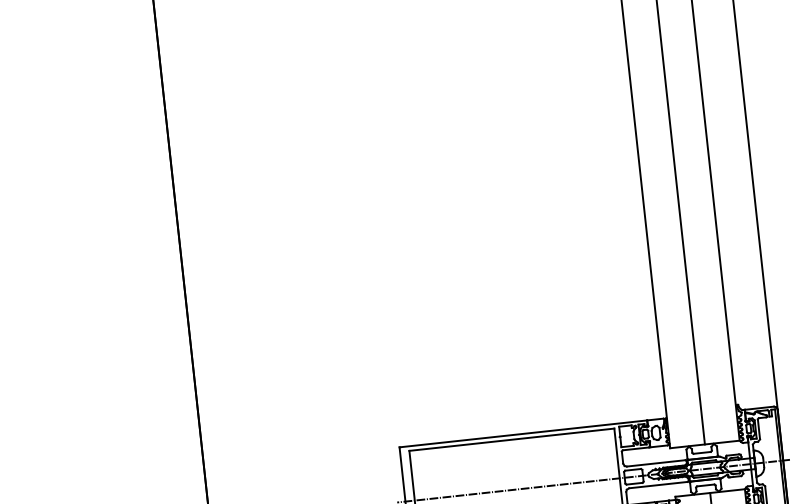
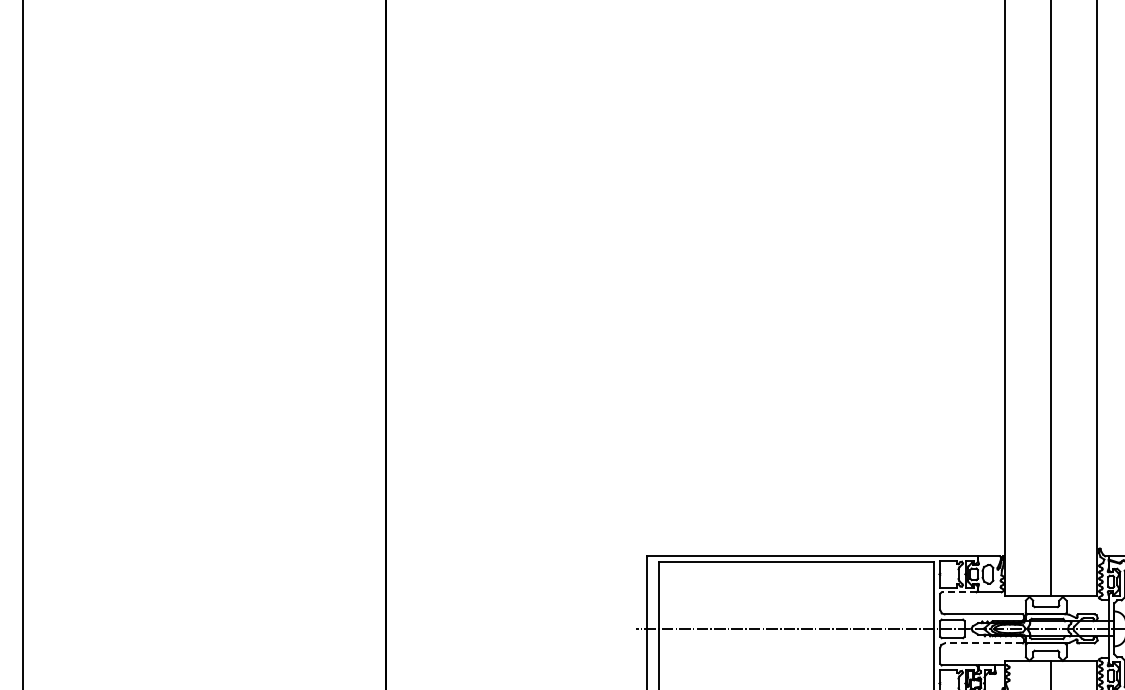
line: (635, 449) -> (958, 592), solid -> dashed
line: (658, 485) -> (983, 643), solid -> dashed

